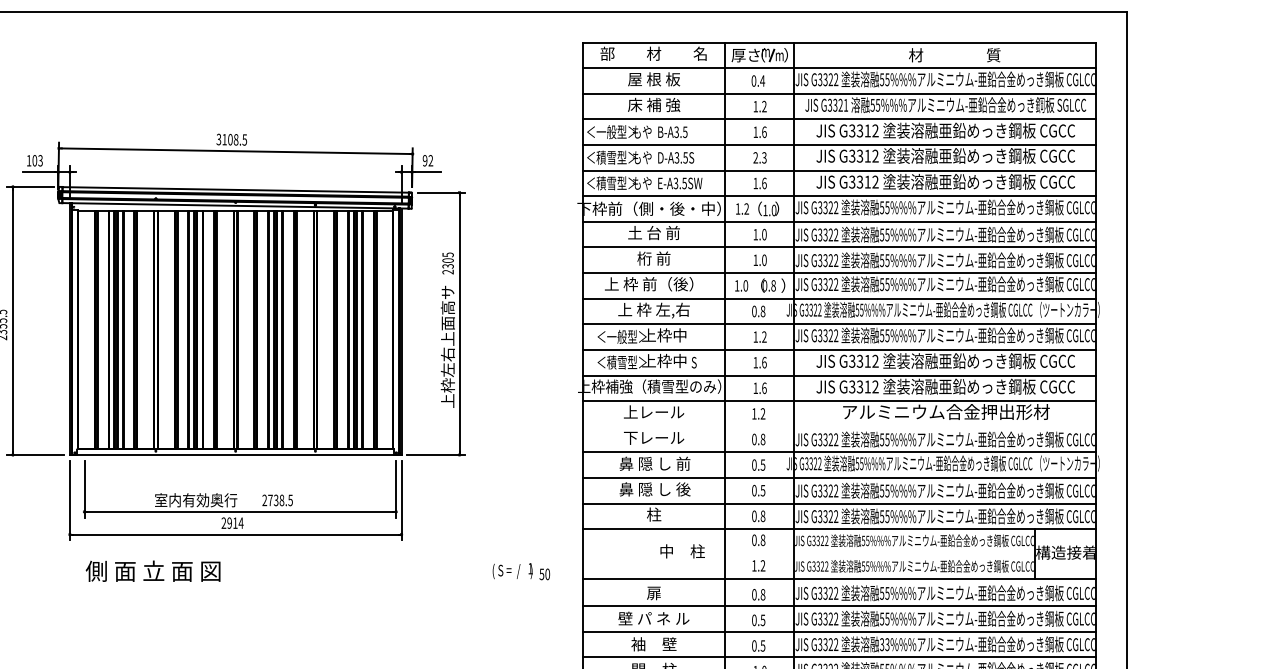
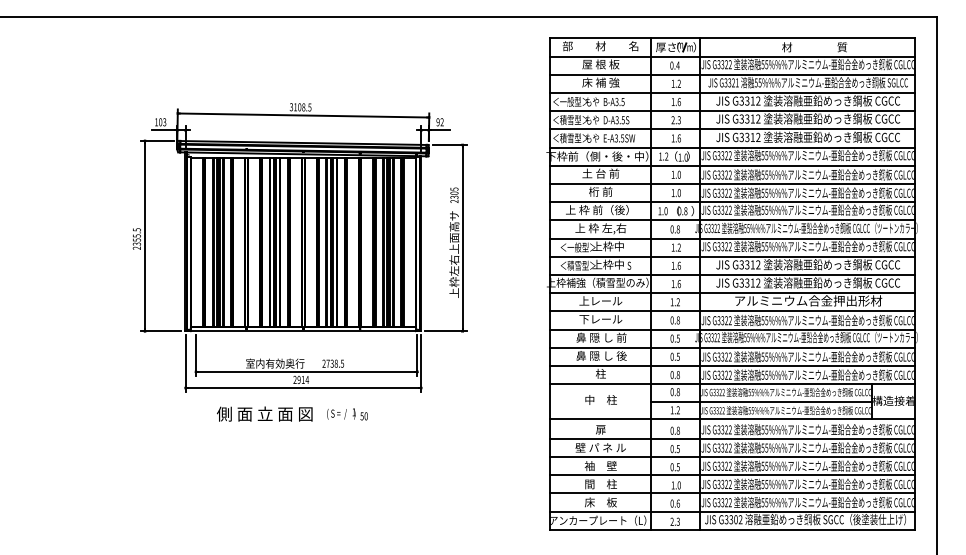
line: (839, 426) -> (732, 311), added
text: (681, 550) -> (600, 399), moved
line: (880, 554) -> (761, 402), added
text: (152, 570) -> (264, 413), moved
text: (521, 571) -> (347, 414), moved
text: (884, 642) -> (764, 464), 33%%% -> 55%%%

